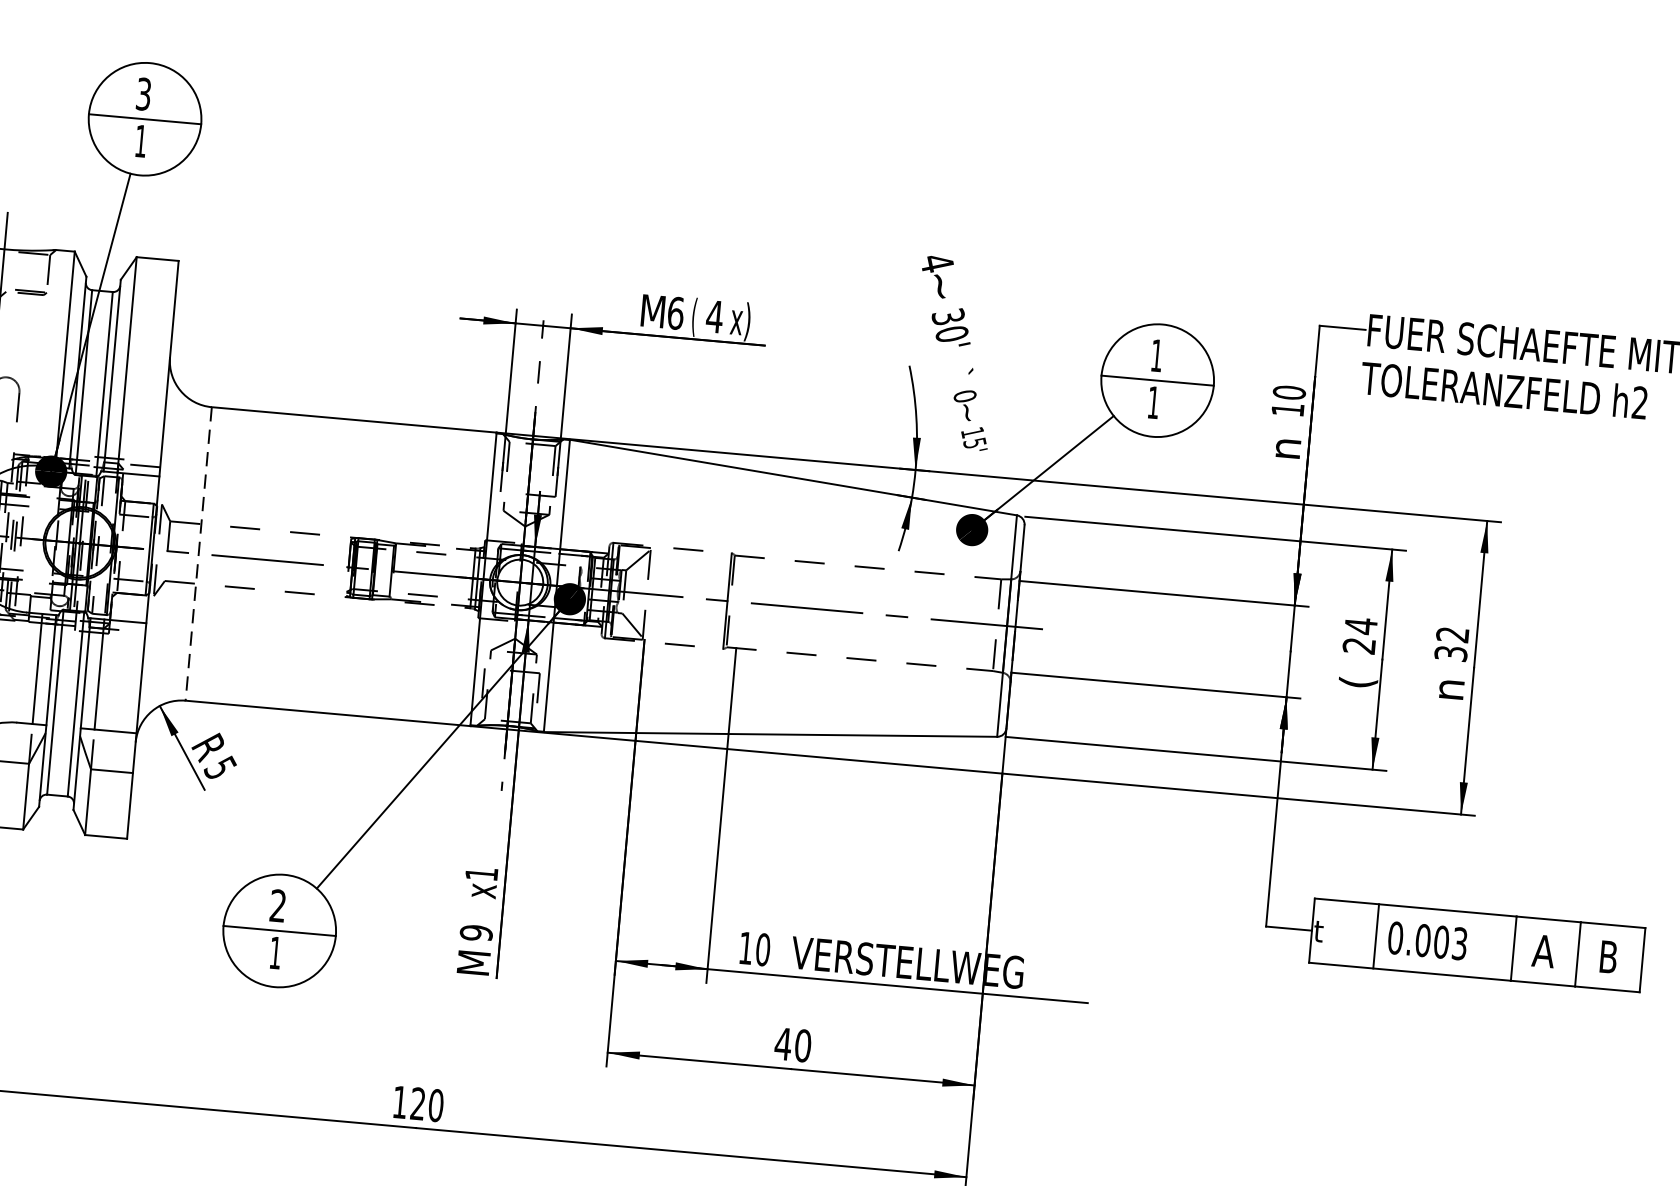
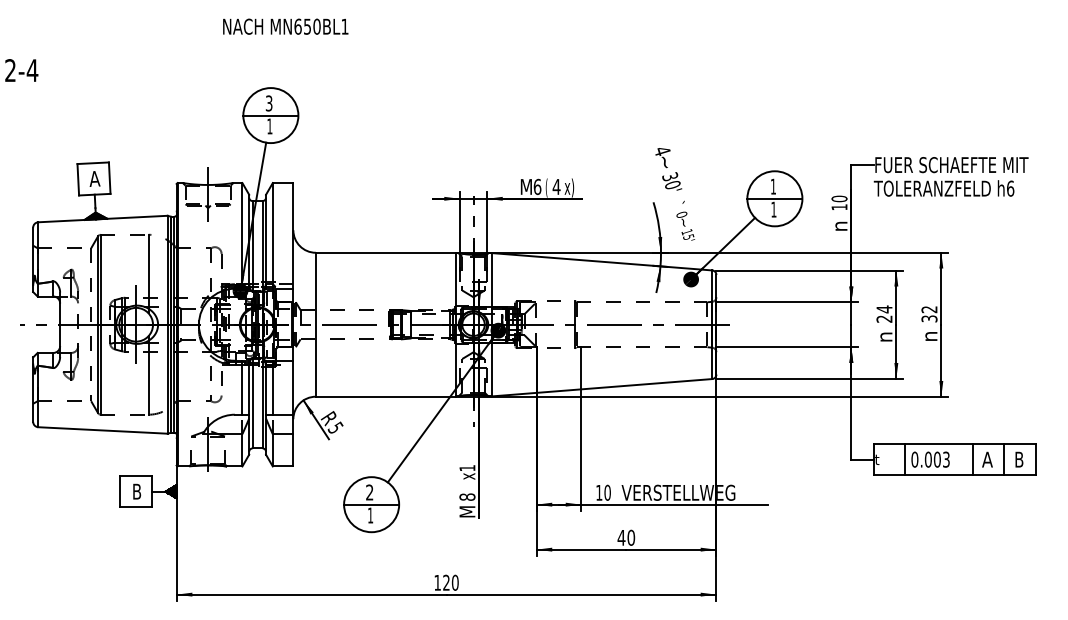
text: (1639, 402) -> (1010, 188), h2 -> h6
line: (198, 553) -> (315, 324), dashed -> solid
text: (1358, 681) -> (885, 336), ( -> n
text: (476, 931) -> (467, 496), 9 -> 8

